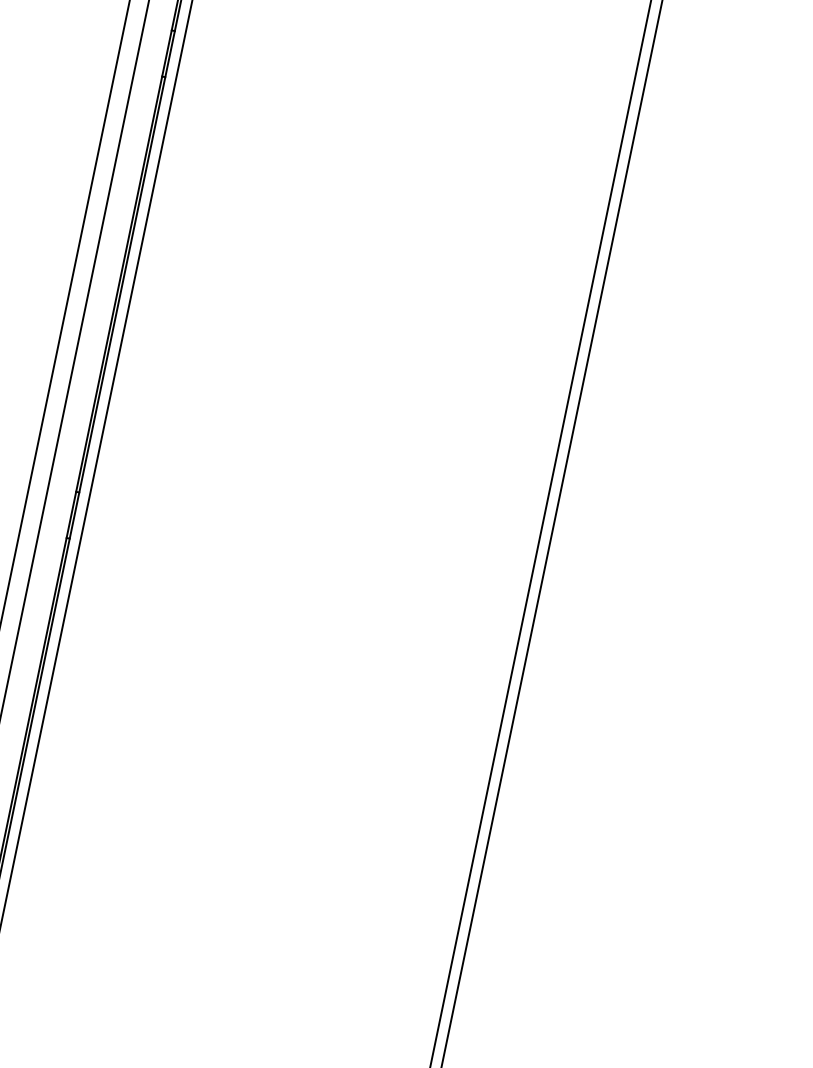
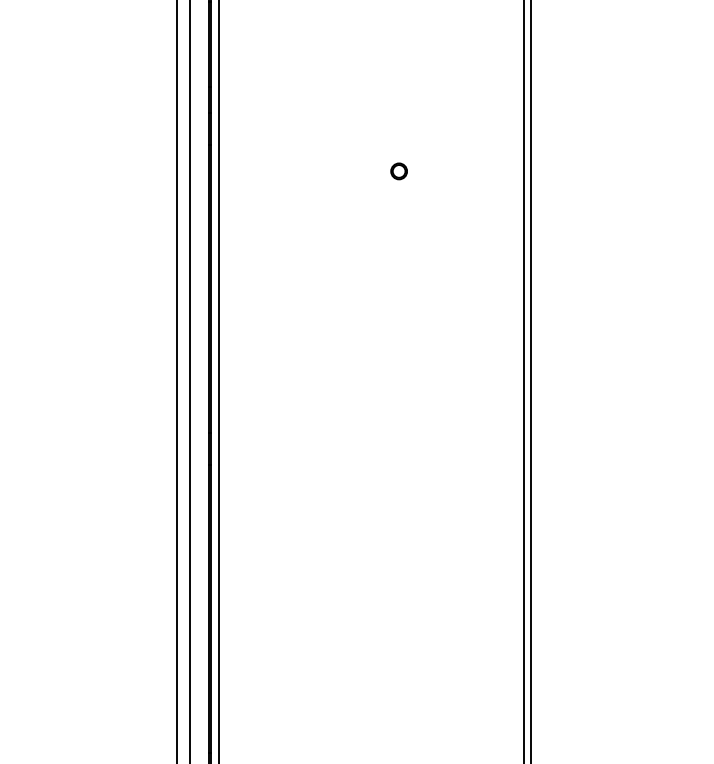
part: (427, 171) -> (398, 171), added

